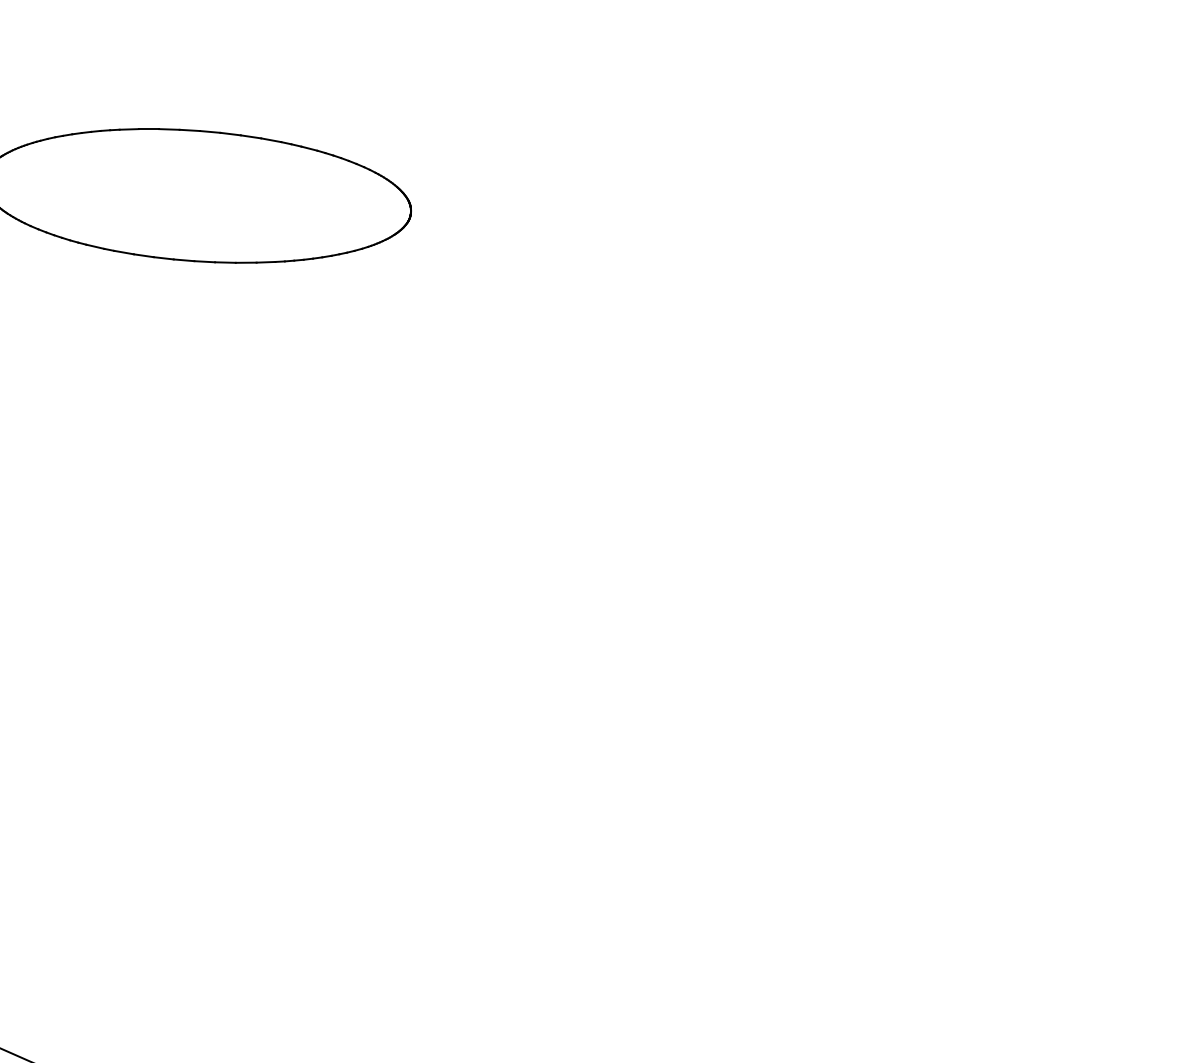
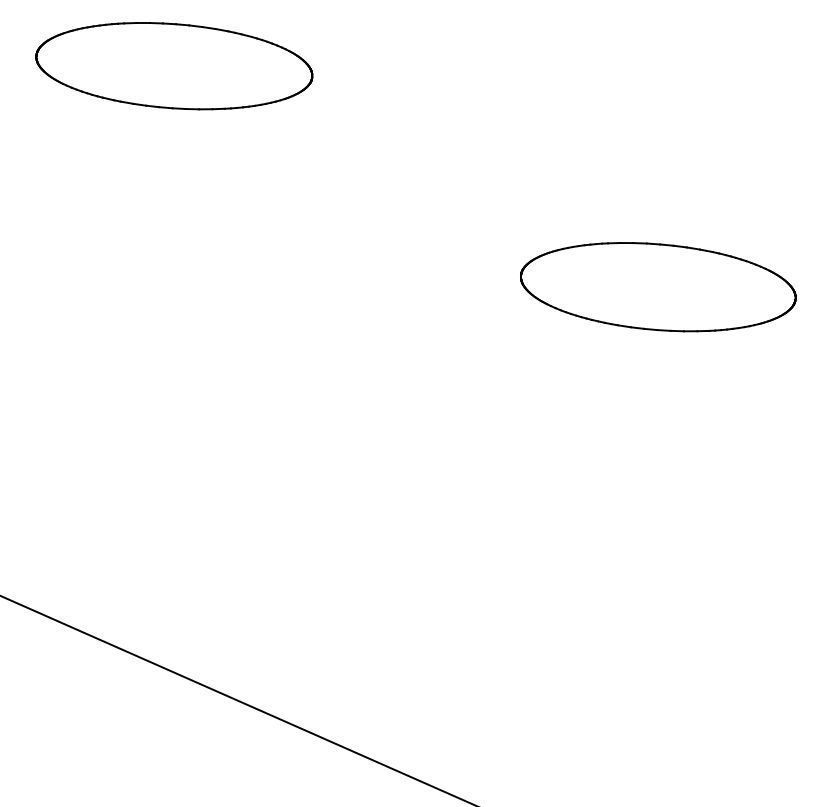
part: (947, 538) -> (658, 287), added

